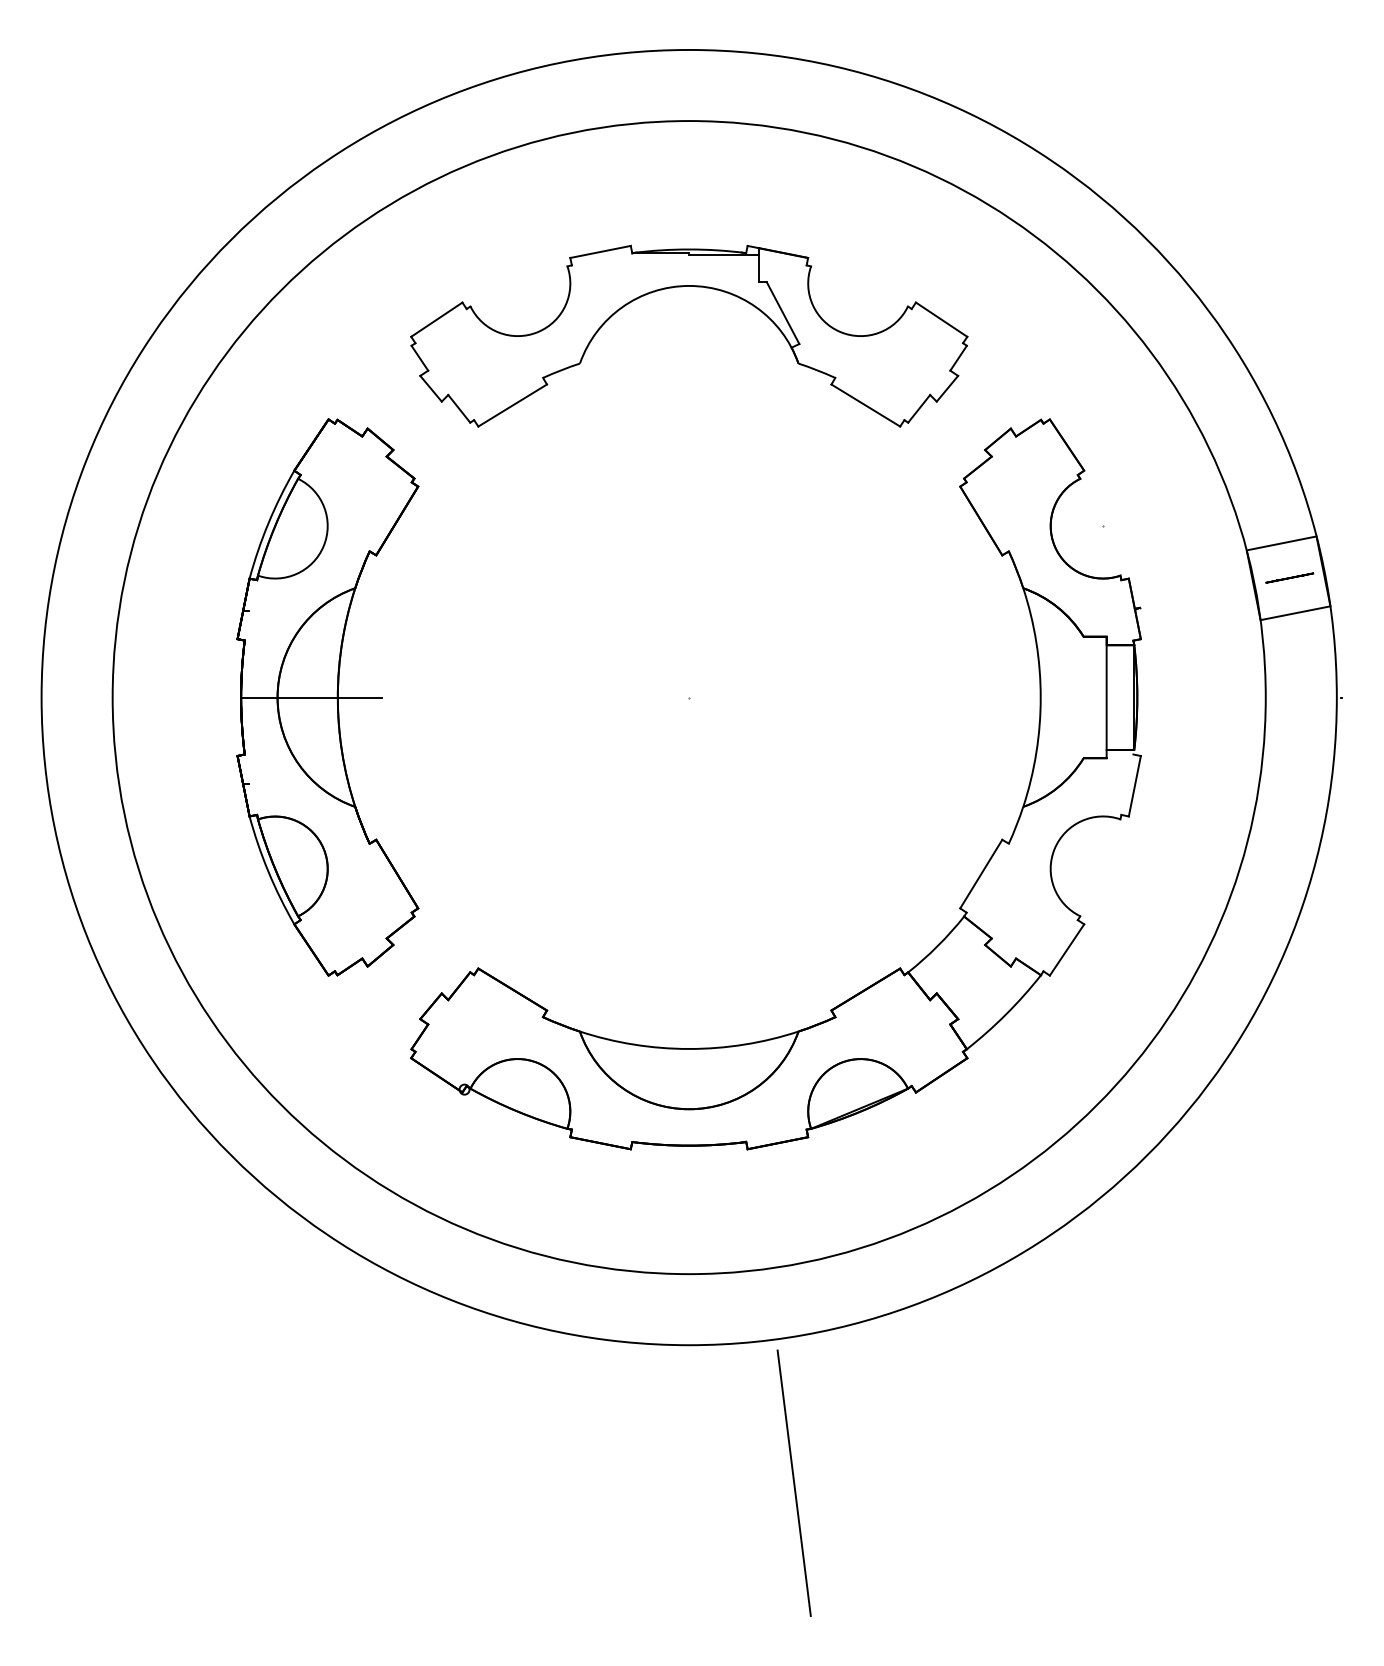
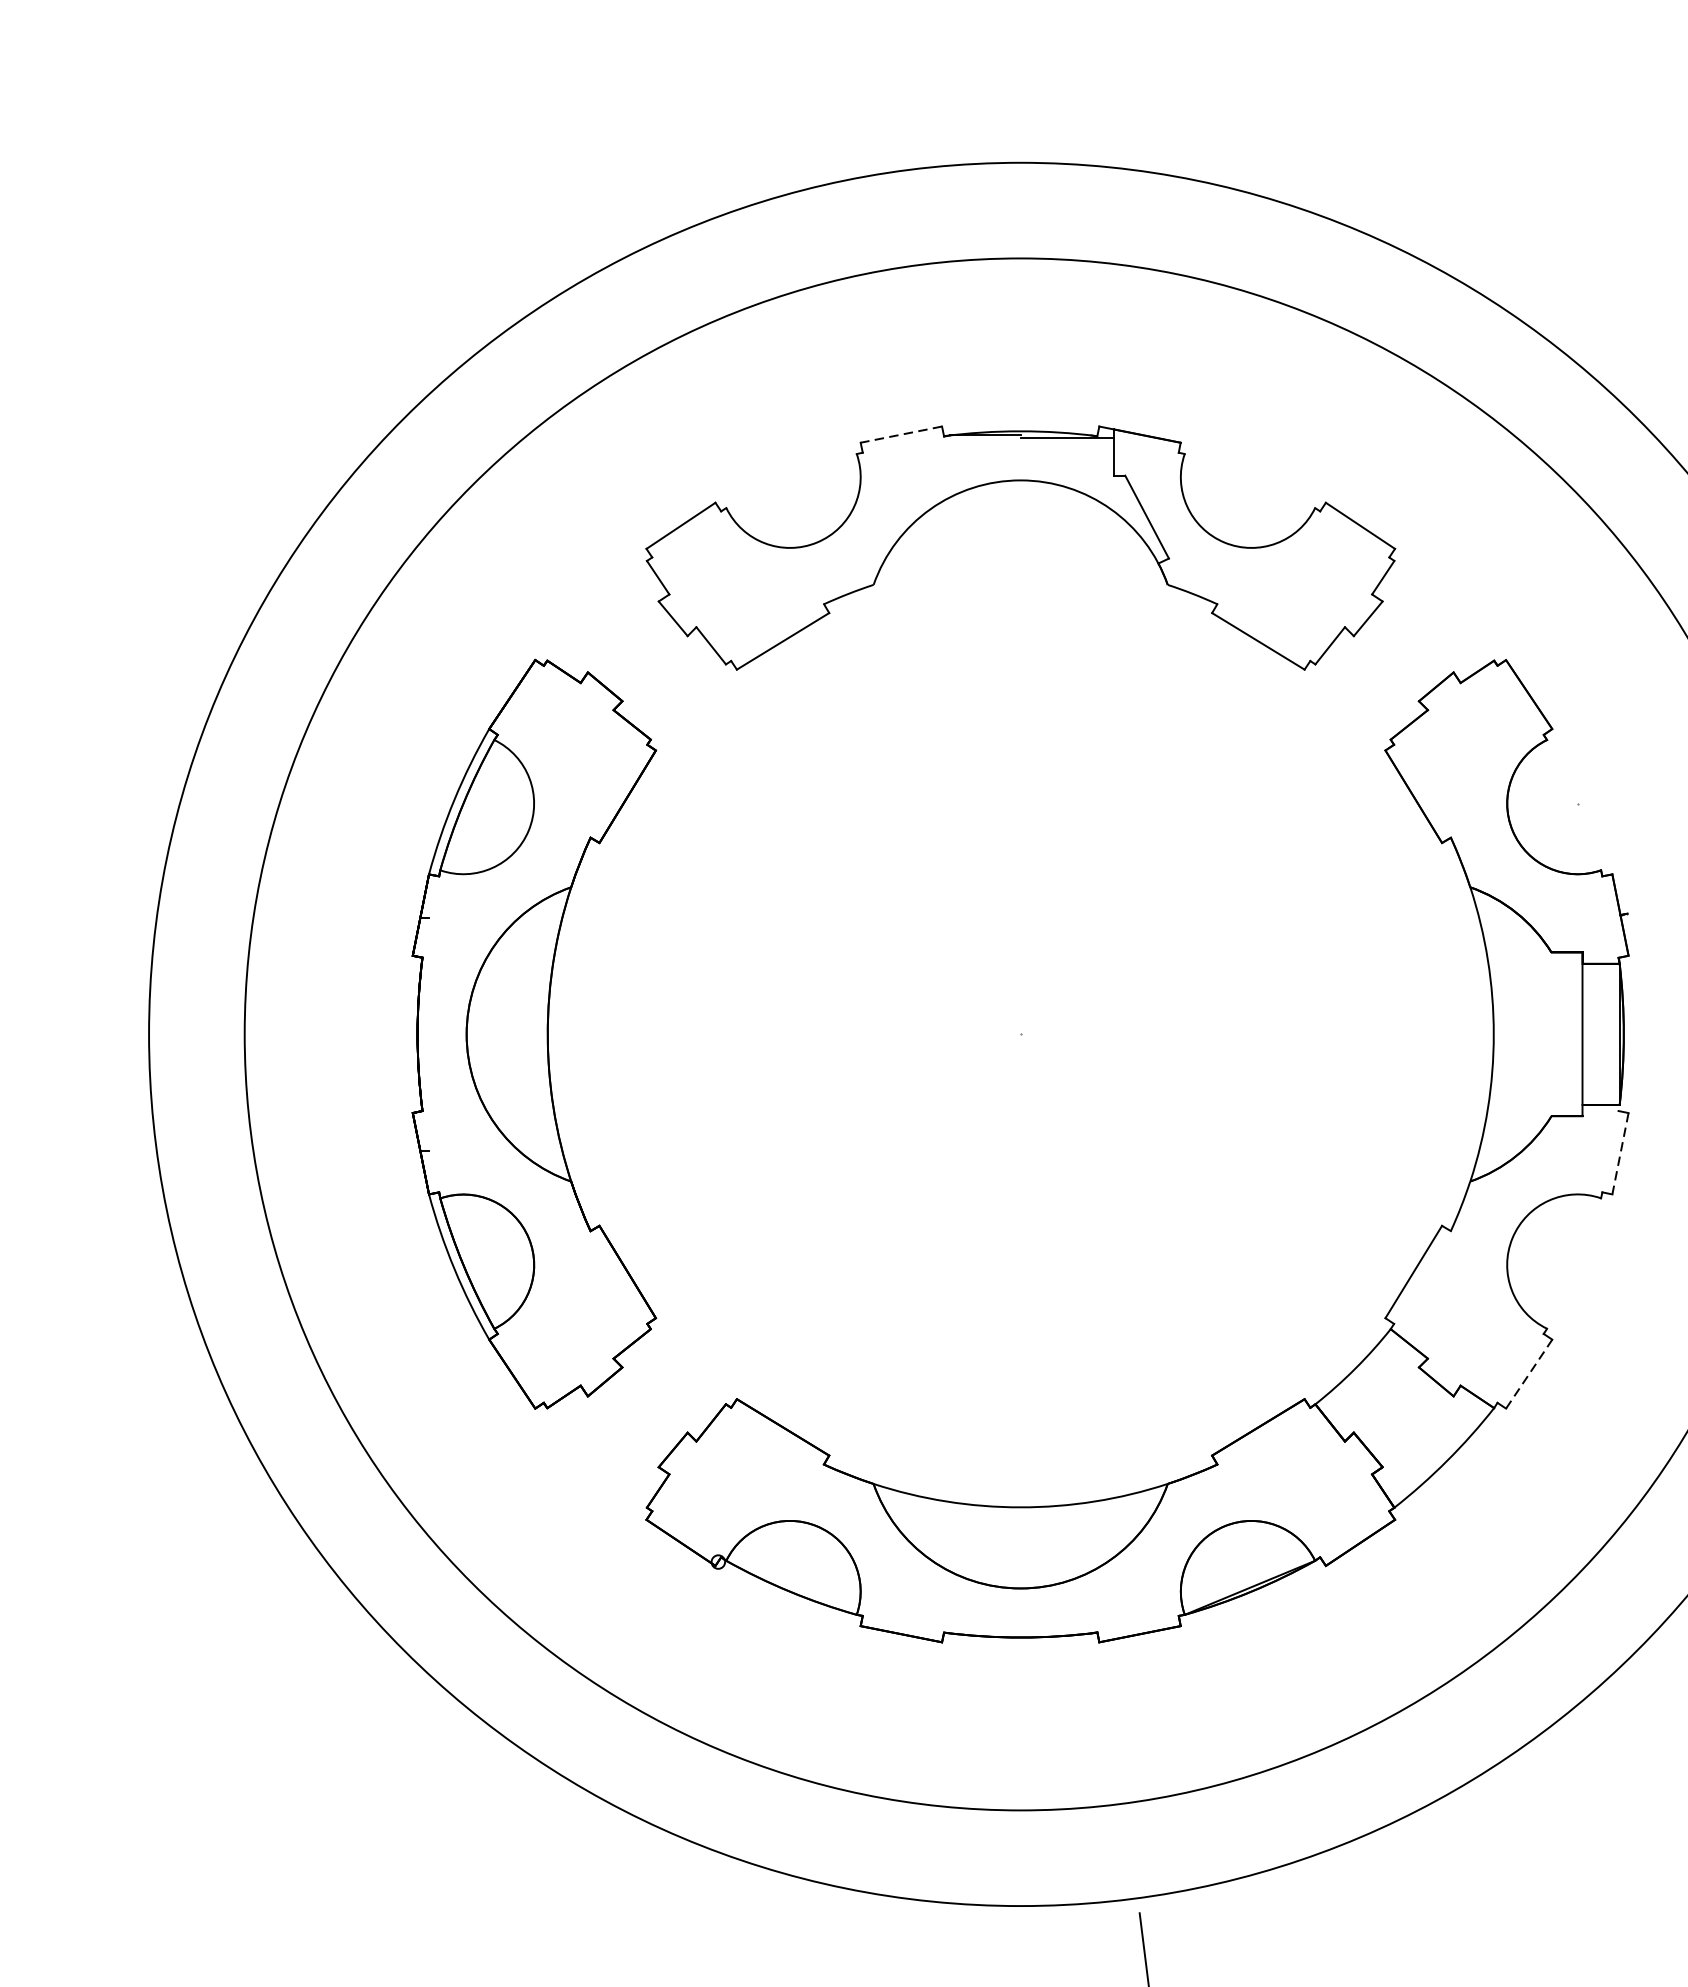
line: (600, 251) -> (901, 434), solid -> dashed
line: (311, 697) -> (512, 1034), removed
line: (1134, 786) -> (1619, 1154), solid -> dashed
line: (1067, 949) -> (1529, 1373), solid -> dashed

